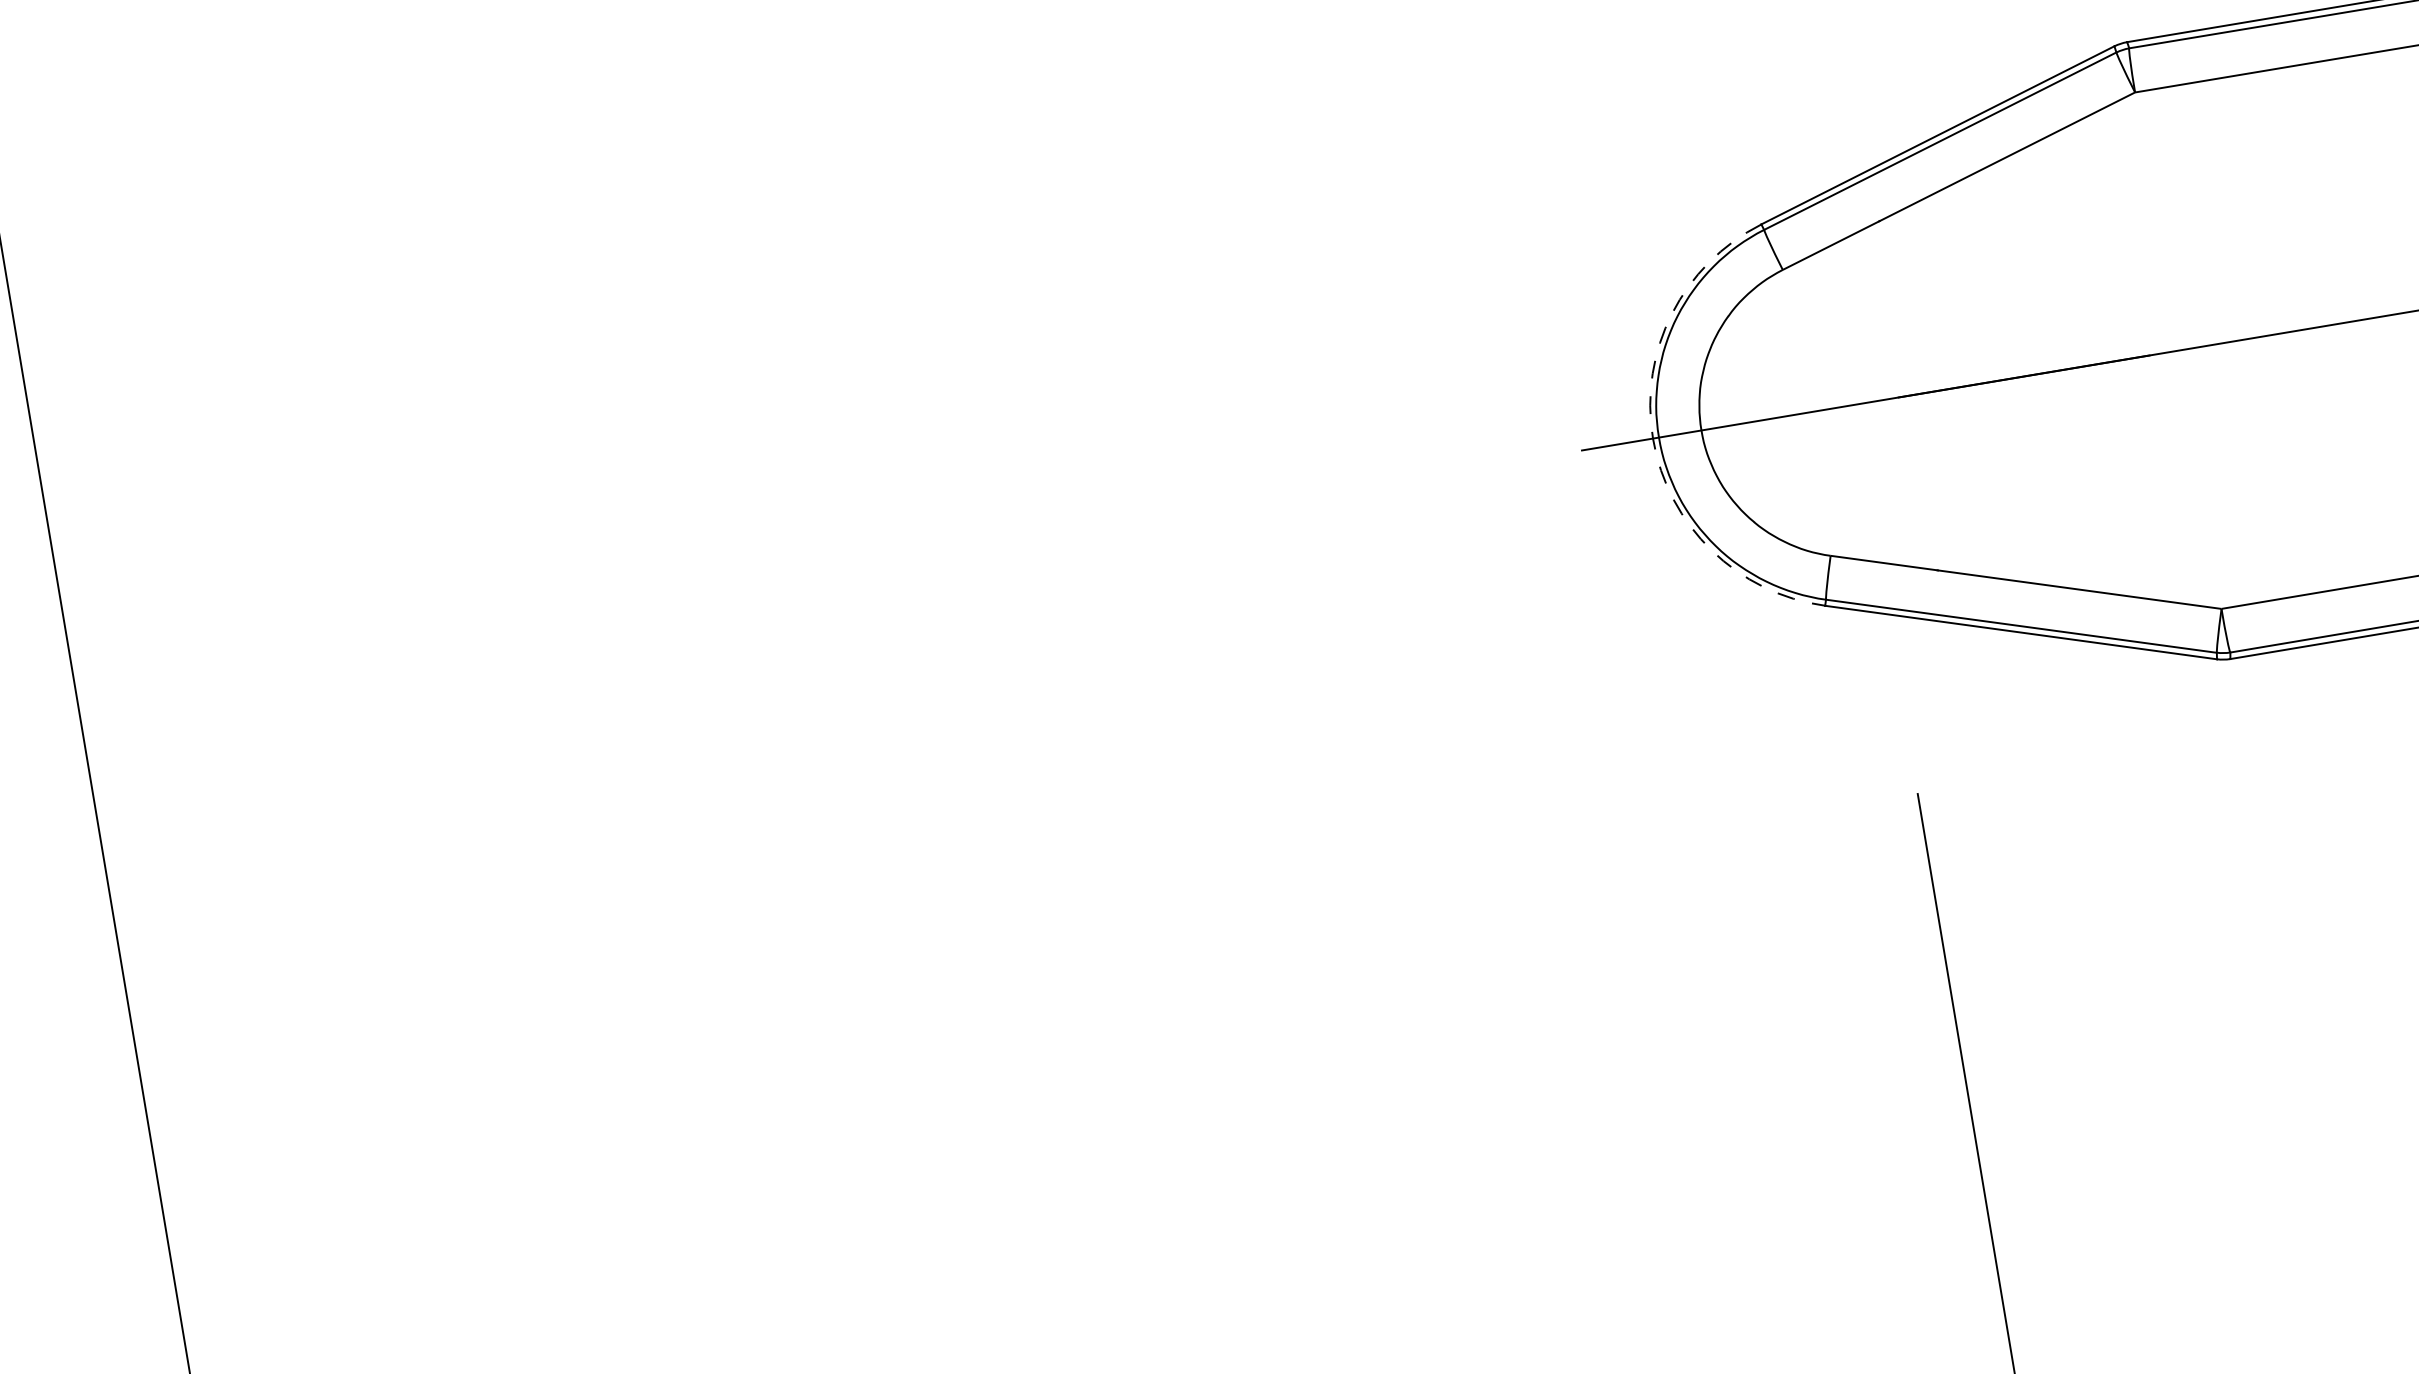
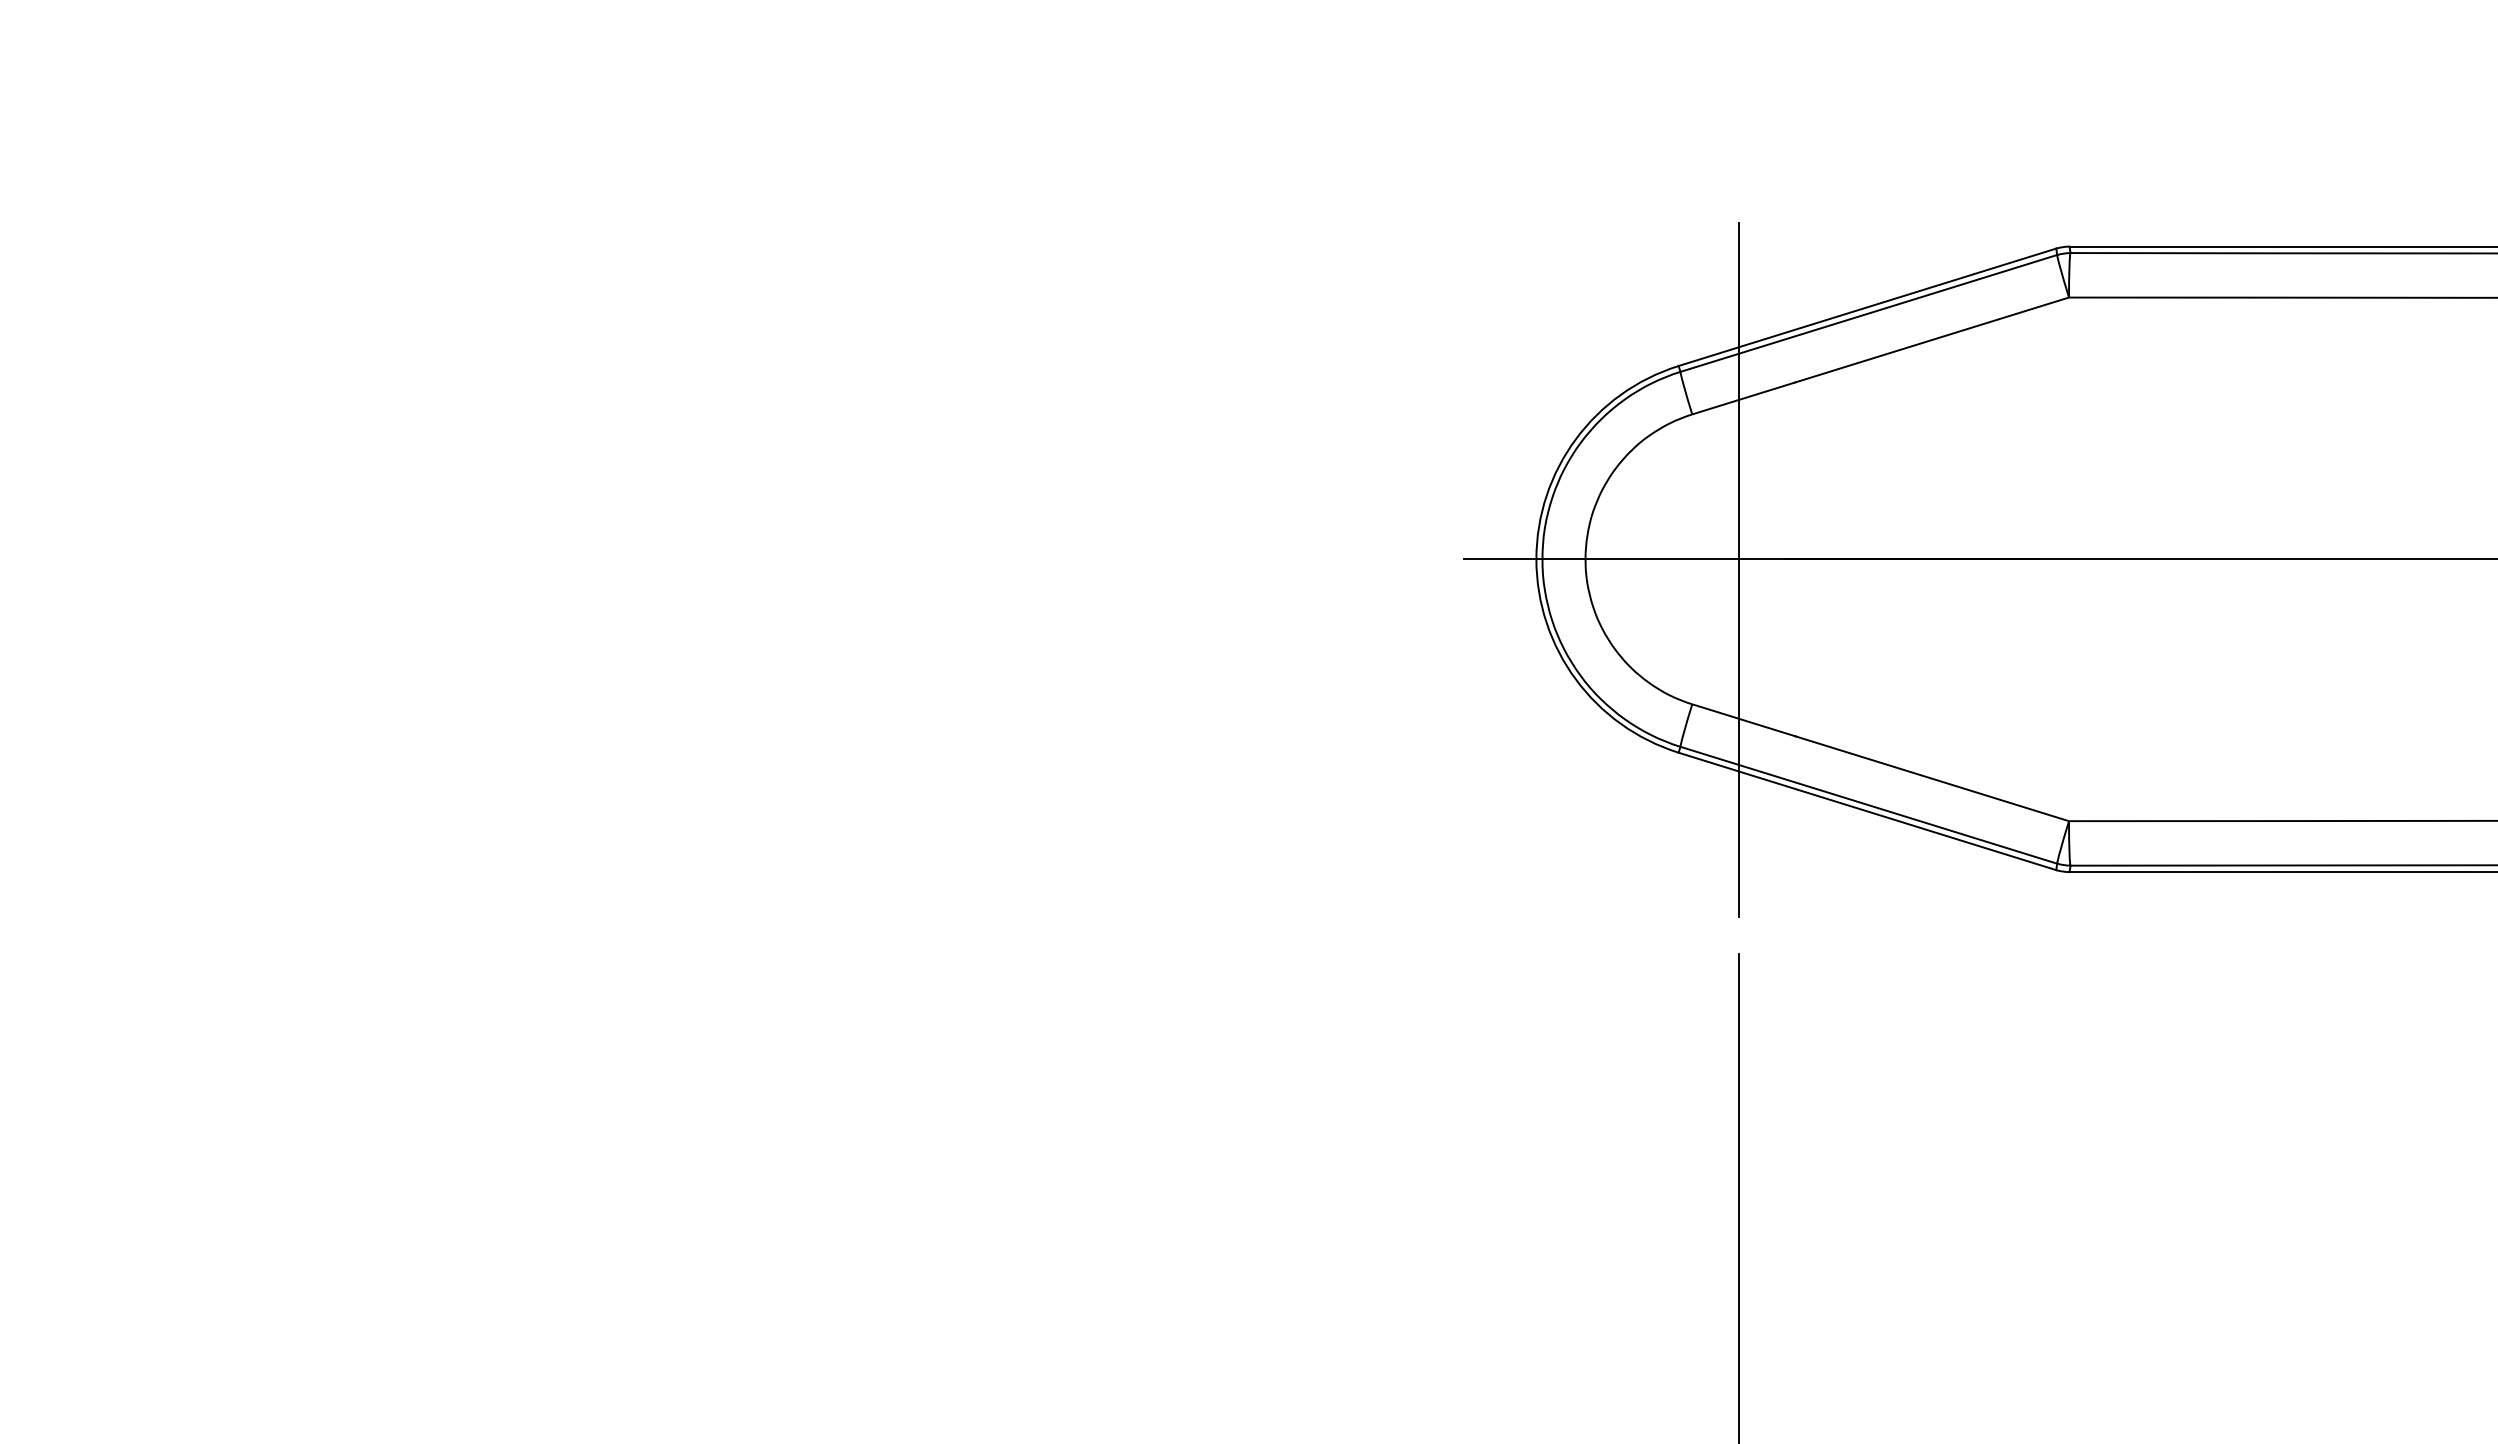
line: (1854, 416) -> (1738, 570), added
arc: (1653, 438) -> (1536, 559), dashed -> solid

